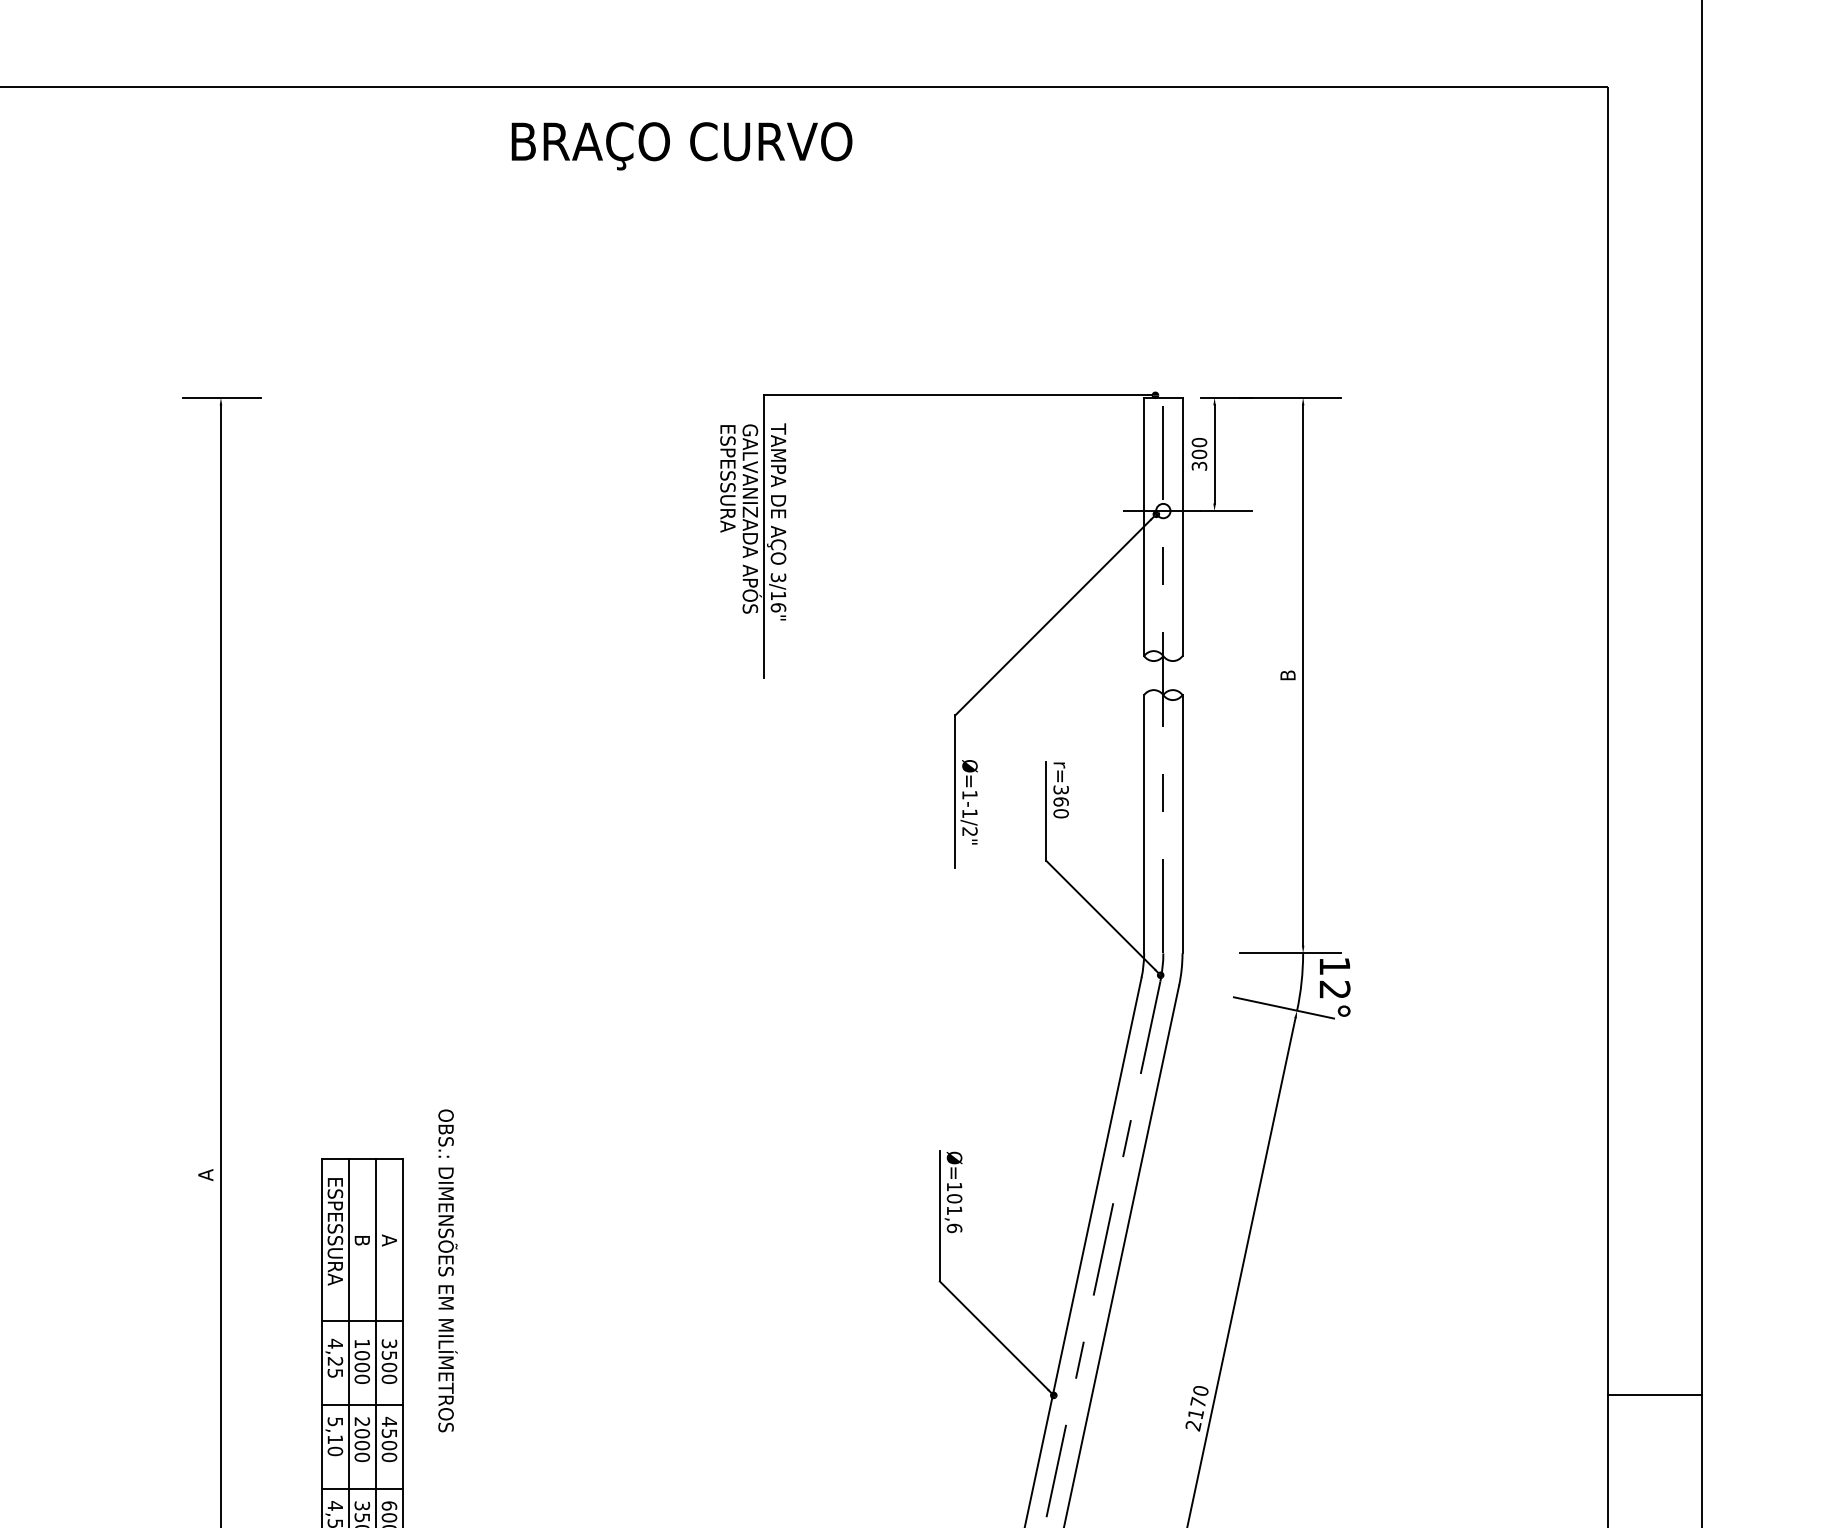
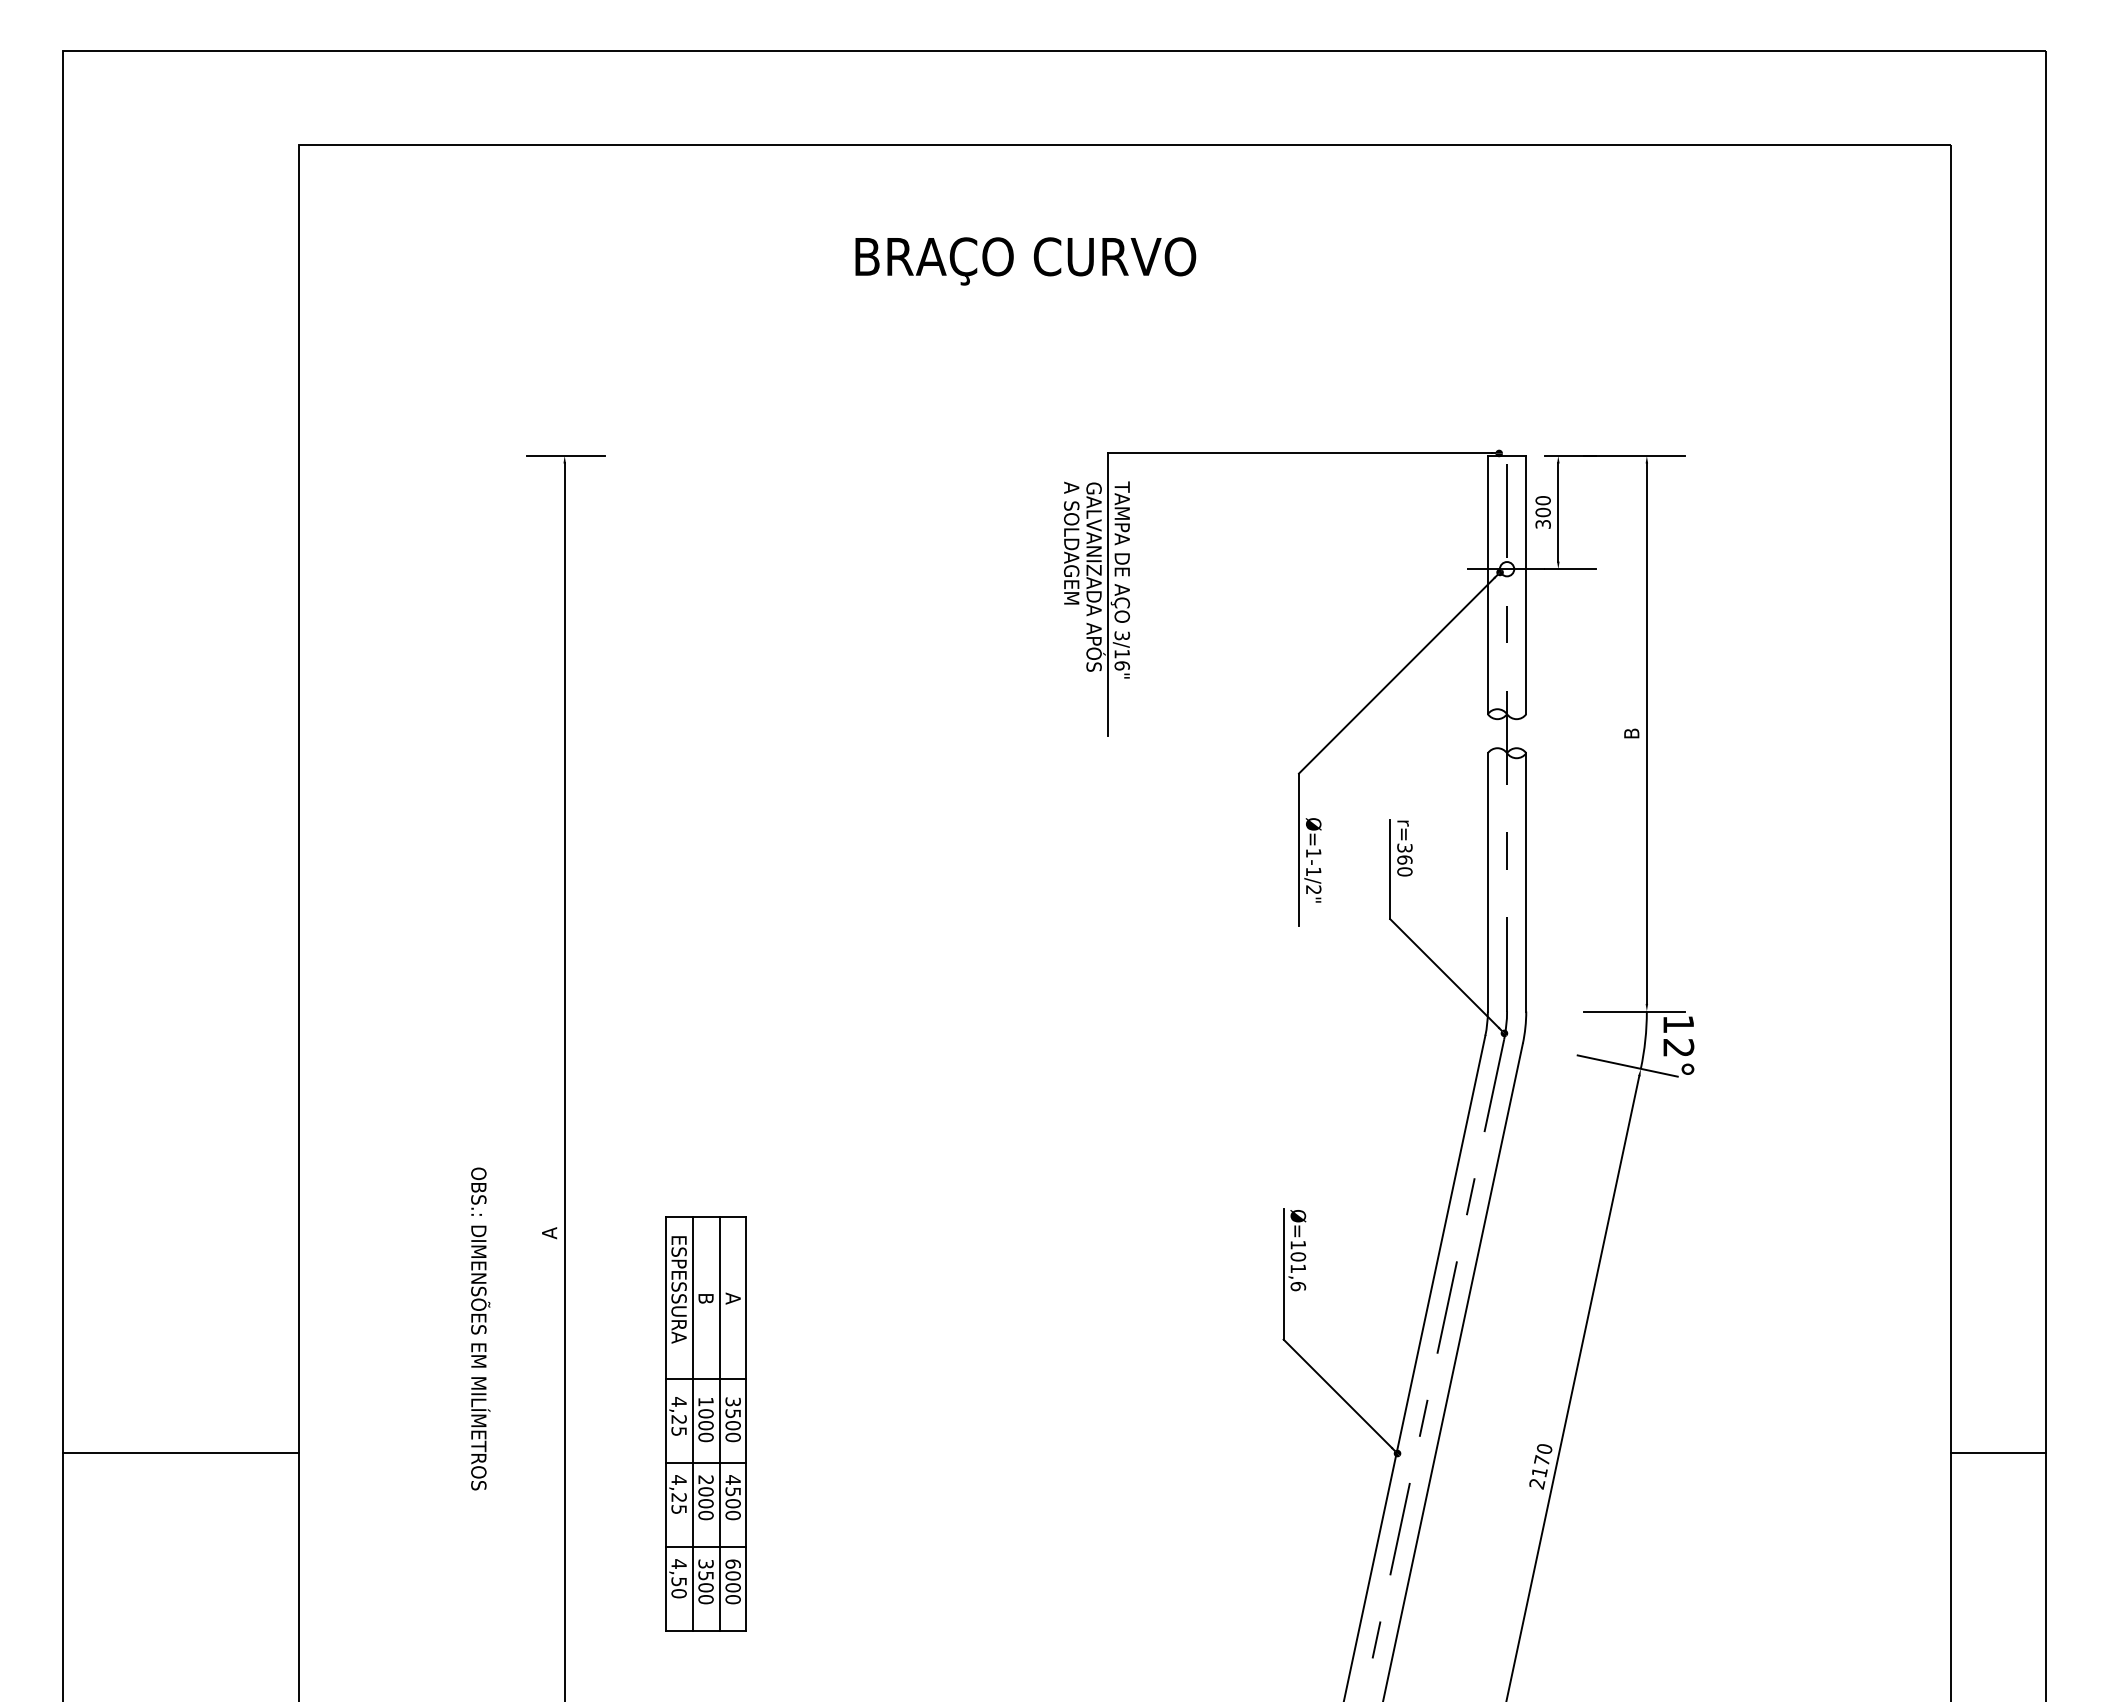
text: (681, 146) -> (1025, 261), moved
text: (727, 484) -> (1071, 542), ESPESSURA -> A SOLDAGEM
text: (447, 1270) -> (480, 1328), moved
text: (334, 1436) -> (678, 1494), 5,10 -> 4,25

